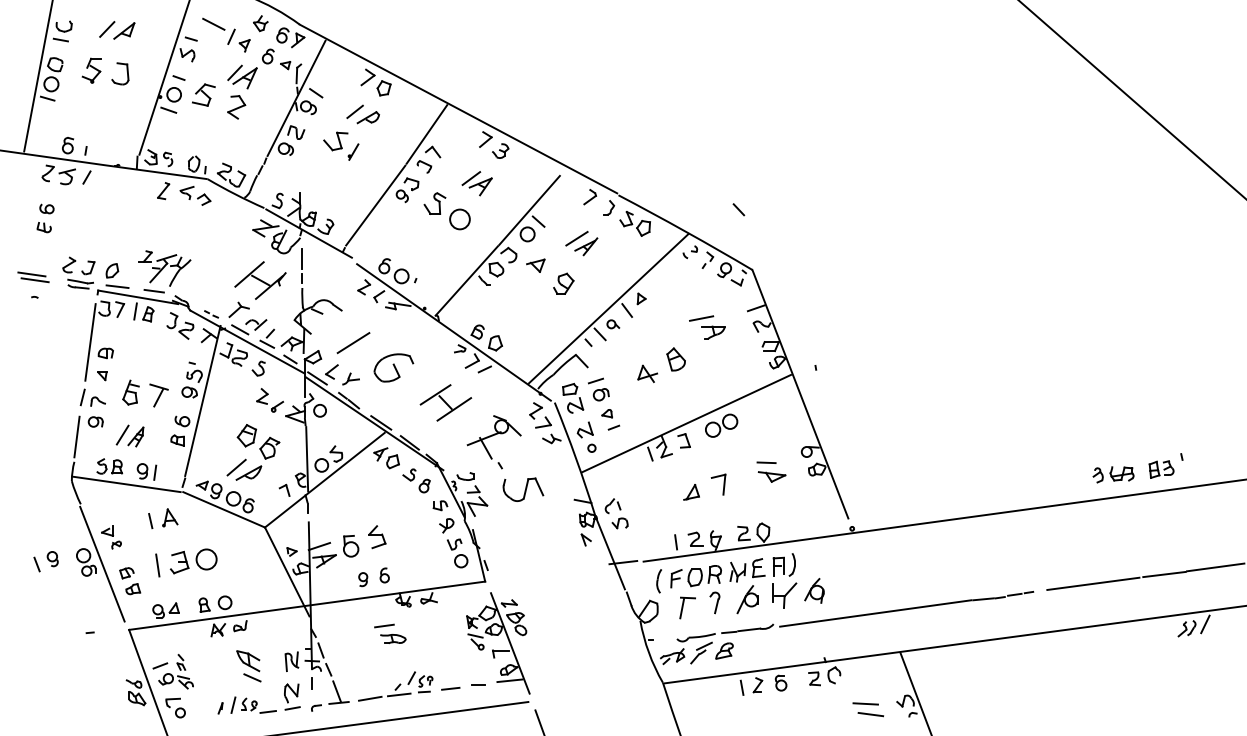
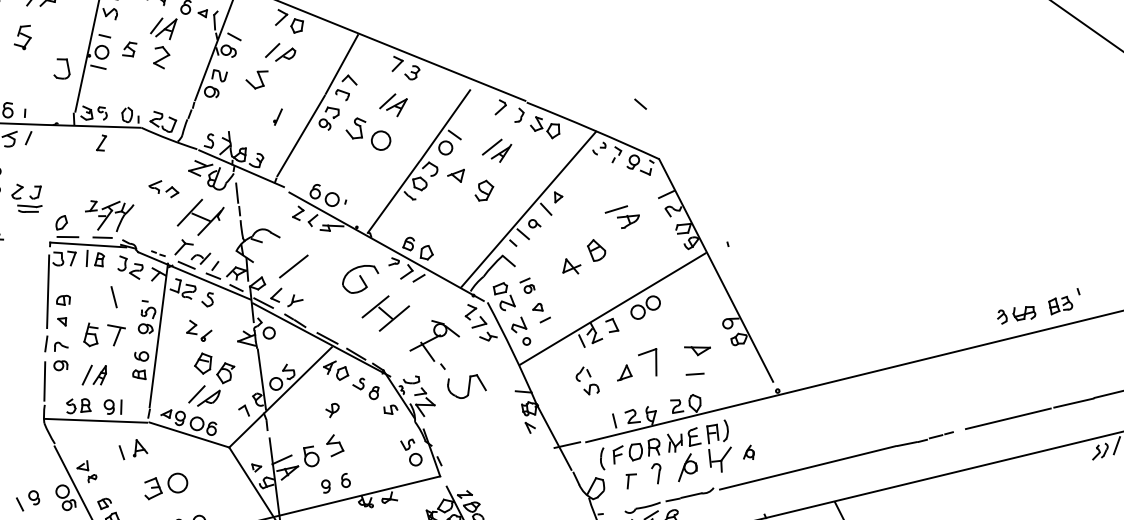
part: (126, 71) -> (66, 66), moved
part: (203, 94) -> (129, 49), size x0.7
part: (353, 151) -> (278, 116), moved
part: (195, 195) -> (163, 189), moved
part: (78, 272) -> (26, 197), moved
part: (393, 367) -> (360, 278), moved
part: (598, 389) -> (527, 285), size x0.7
part: (269, 400) -> (198, 330), moved
line: (766, 462) -> (695, 373), moved
part: (718, 484) -> (648, 362), size x1.4
part: (616, 513) -> (587, 380), moved
part: (446, 525) -> (332, 410), moved
line: (157, 565) -> (113, 297), moved
part: (814, 590) -> (748, 452), size x0.6
part: (687, 607) -> (631, 480), size x0.7

